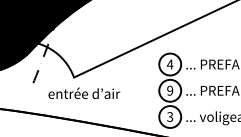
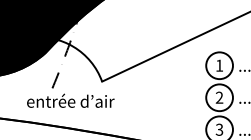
text: (169, 64) -> (218, 65), 4 -> 1
text: (170, 90) -> (219, 97), 9 -> 2
text: (84, 93) -> (70, 101), moved

